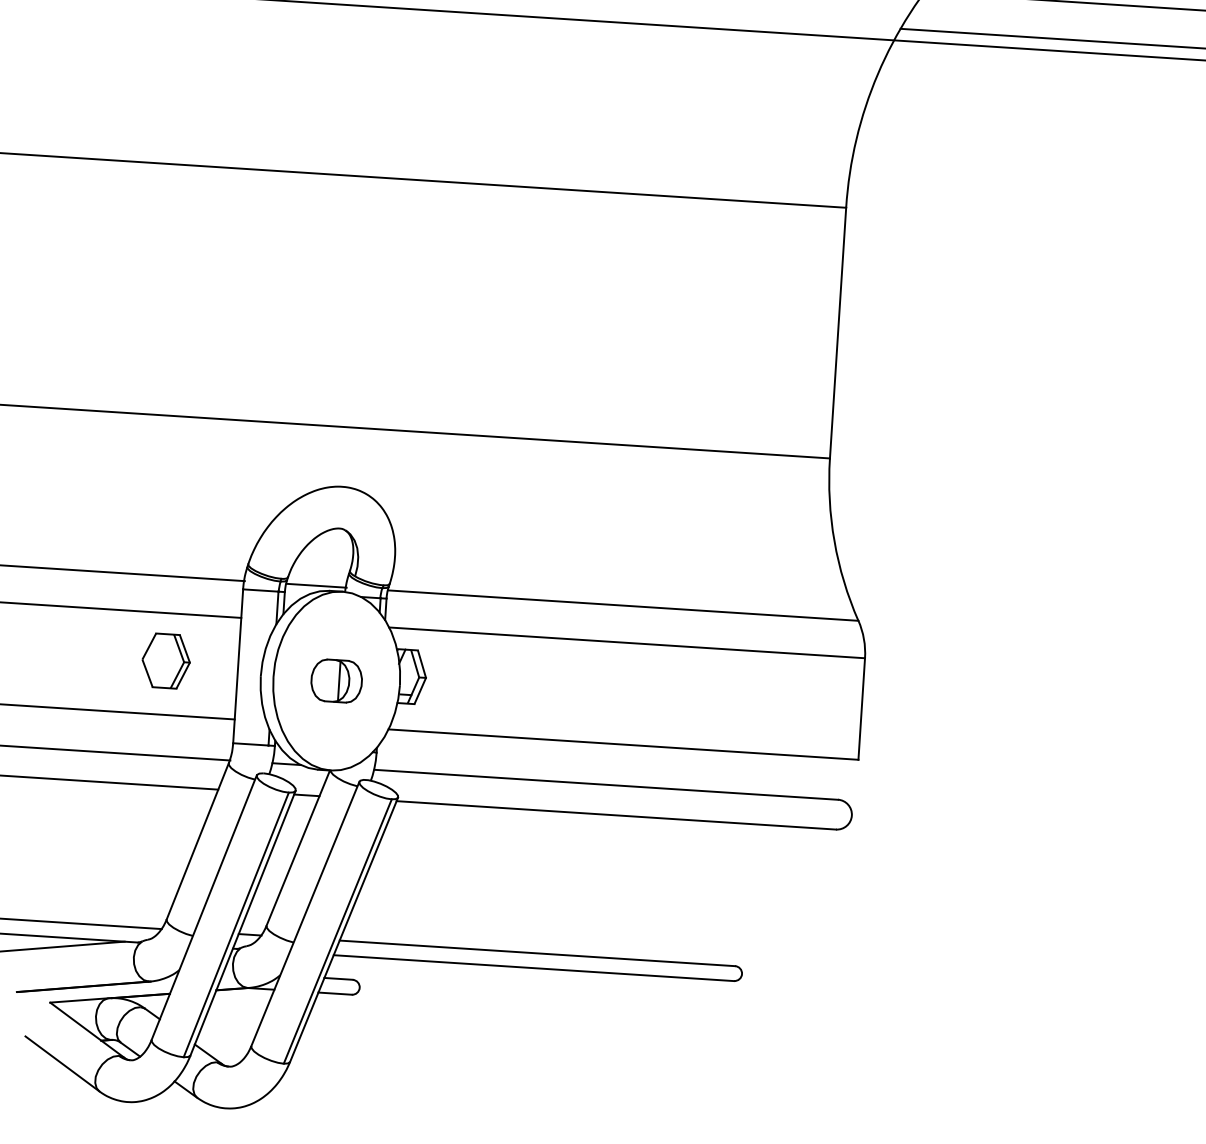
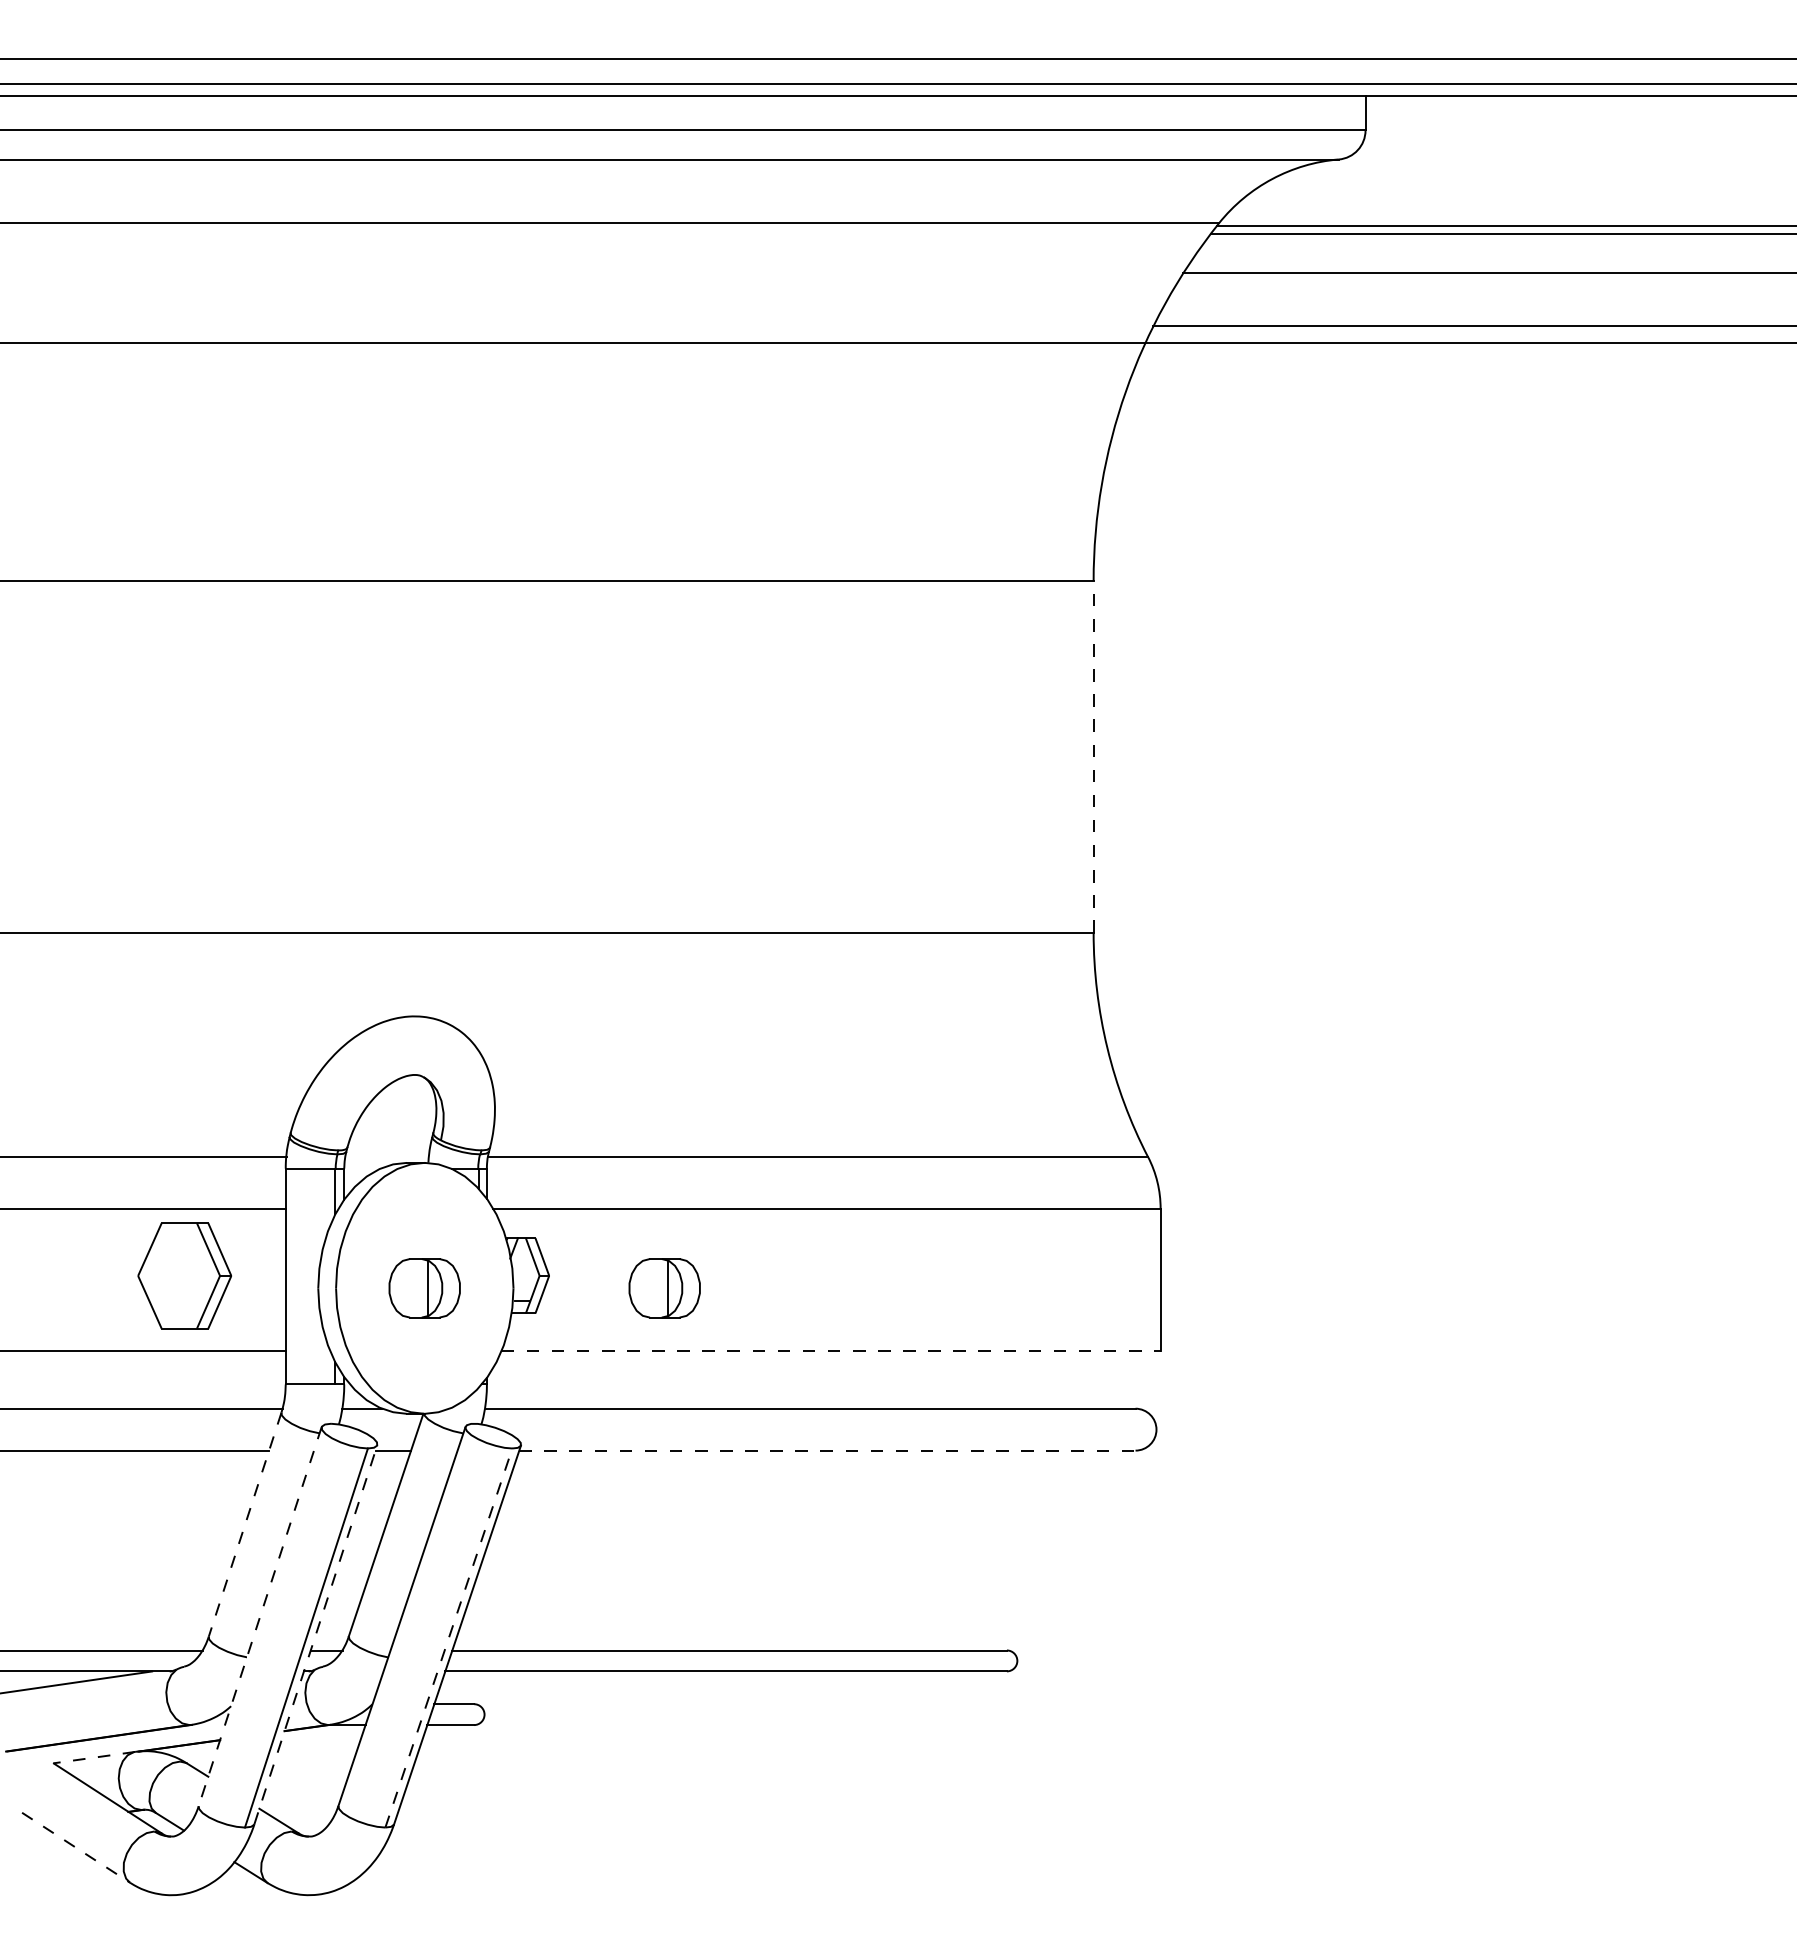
line: (838, 332) -> (1093, 756), solid -> dashed
line: (316, 585) -> (387, 1156), removed
part: (166, 660) -> (184, 1275), size x1.4
part: (507, 692) -> (664, 1288), added
line: (623, 744) -> (831, 1351), solid -> dashed
line: (616, 815) -> (827, 1450), solid -> dashed
line: (198, 841) -> (245, 1524), solid -> dashed
line: (204, 908) -> (260, 1617), solid -> dashed
line: (243, 922) -> (316, 1634), solid -> dashed
line: (337, 931) -> (448, 1638), solid -> dashed
line: (78, 1000) -> (93, 1757), solid -> dashed
line: (62, 1064) -> (76, 1848), solid -> dashed

